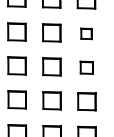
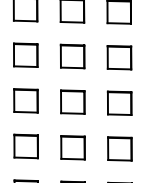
part: (86, 33) -> (119, 57), size x1.67
part: (86, 67) -> (119, 103), size x1.43

